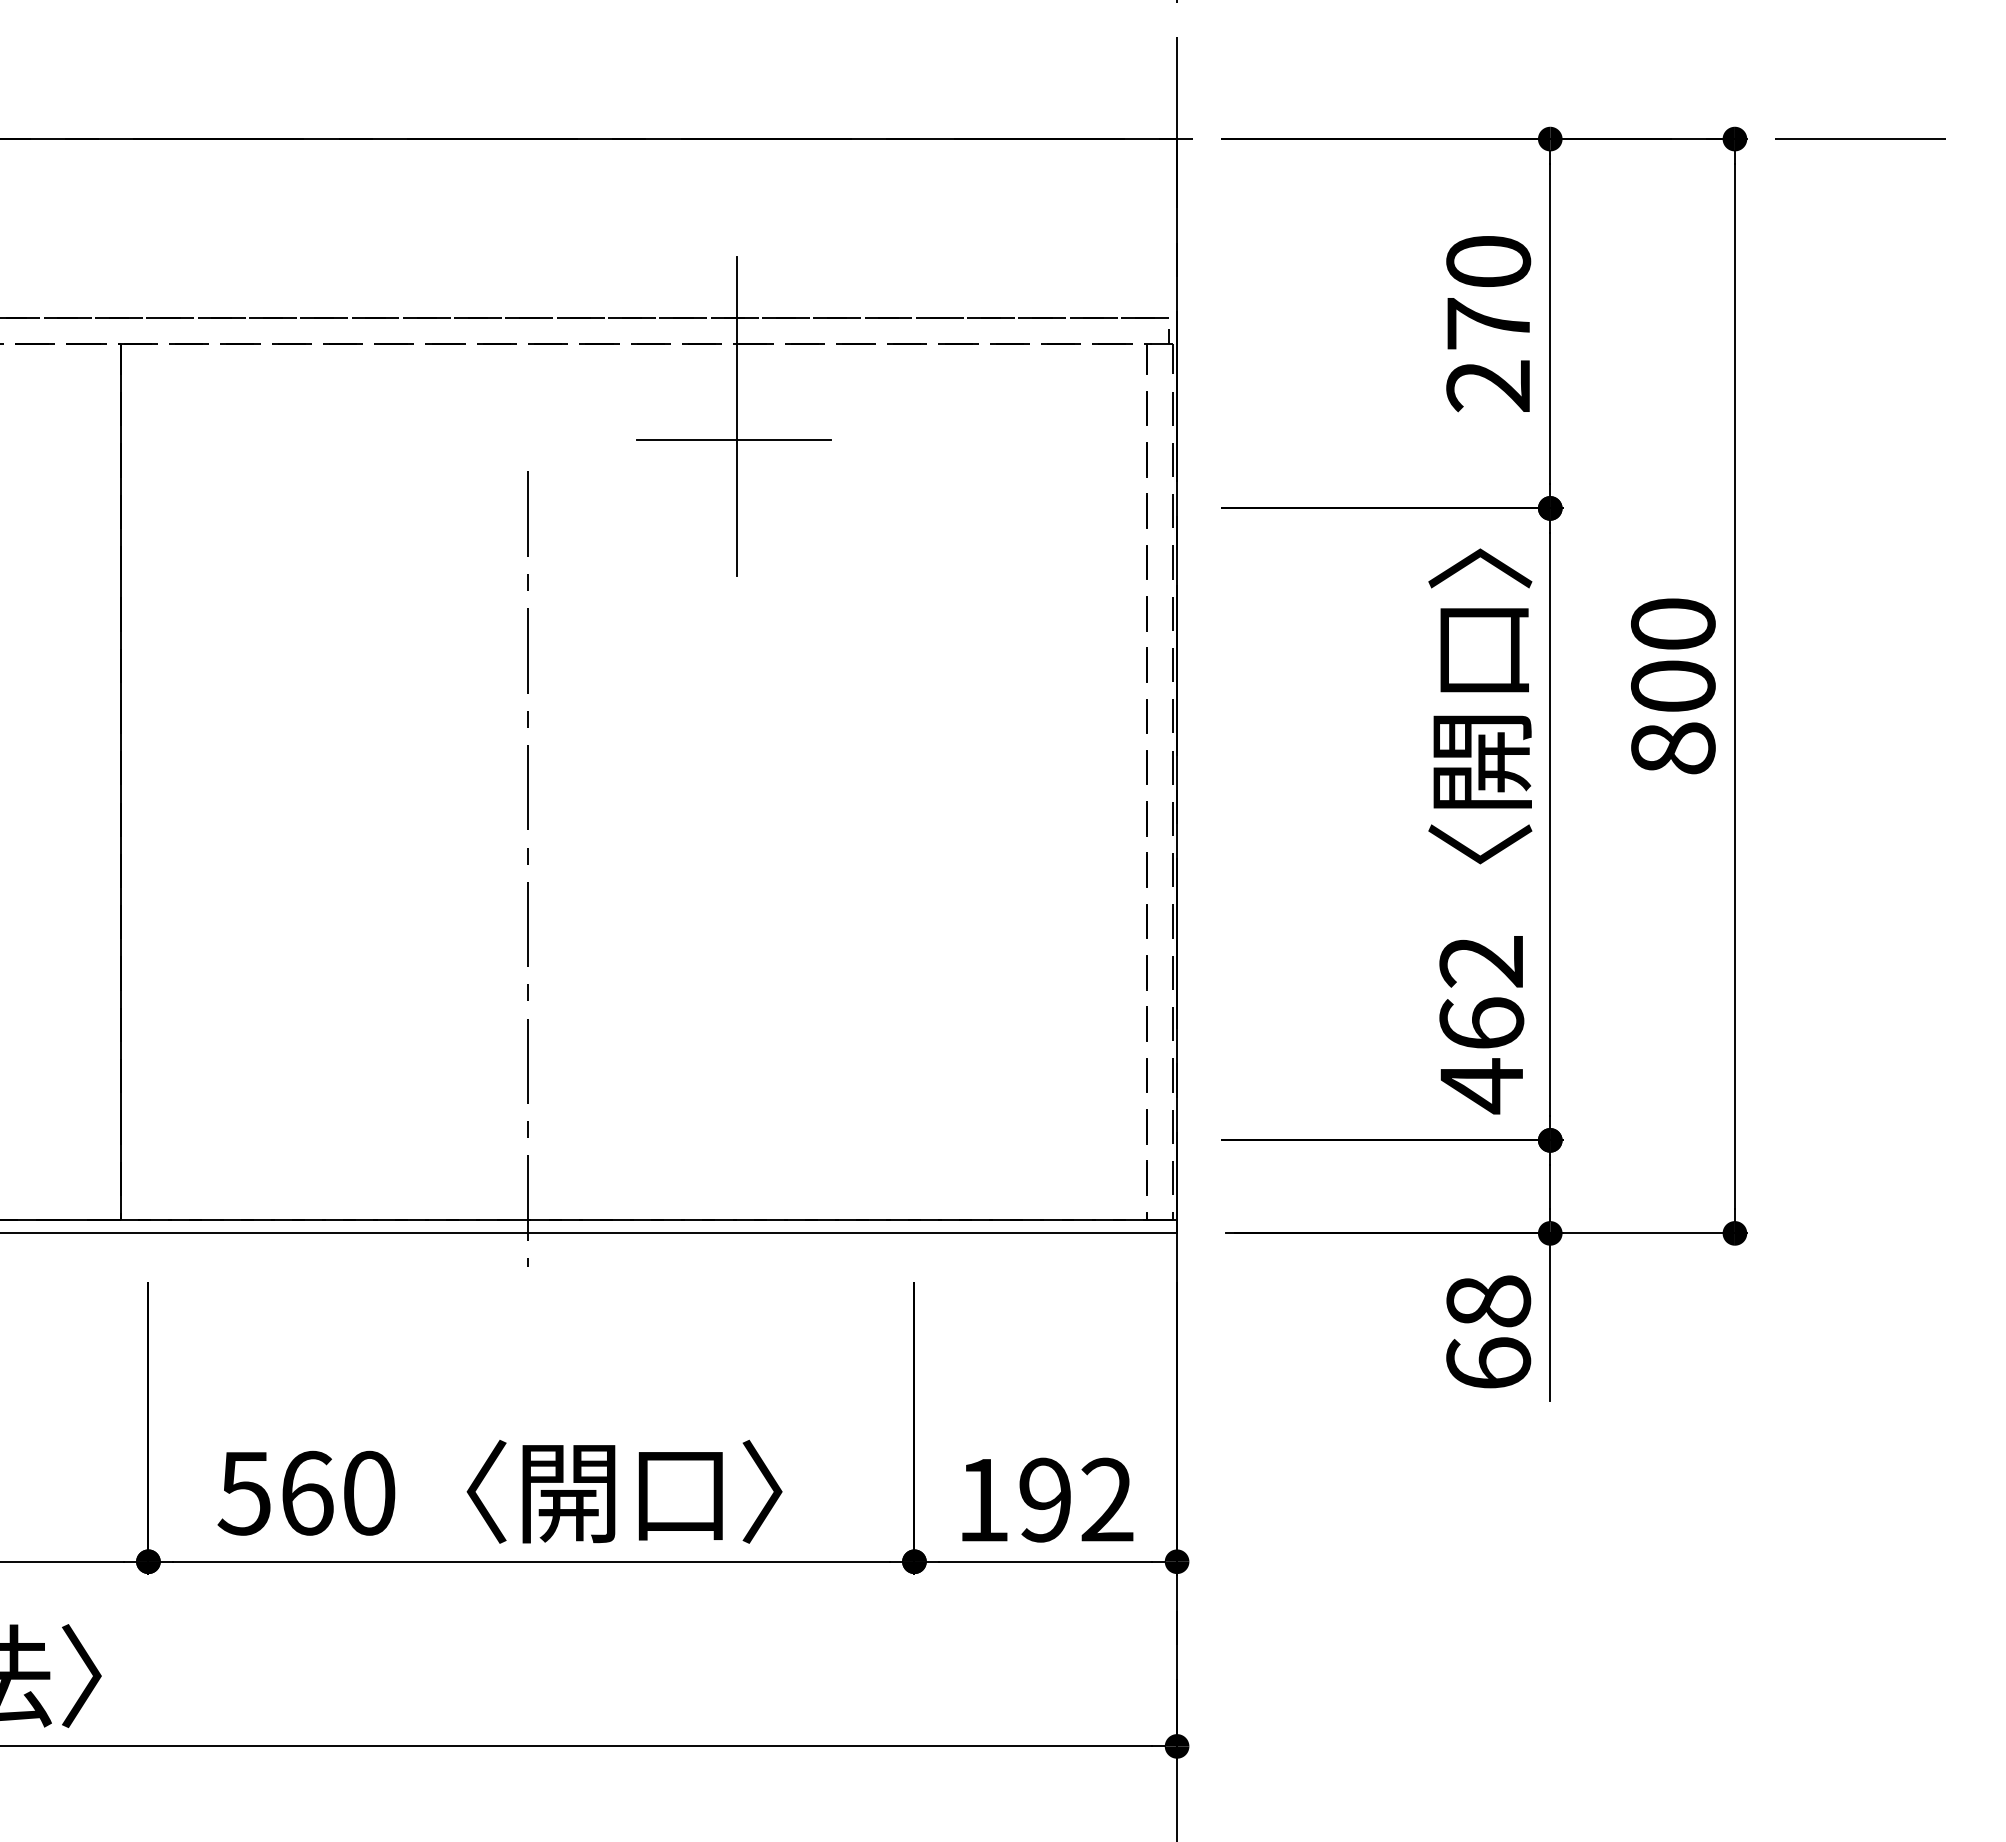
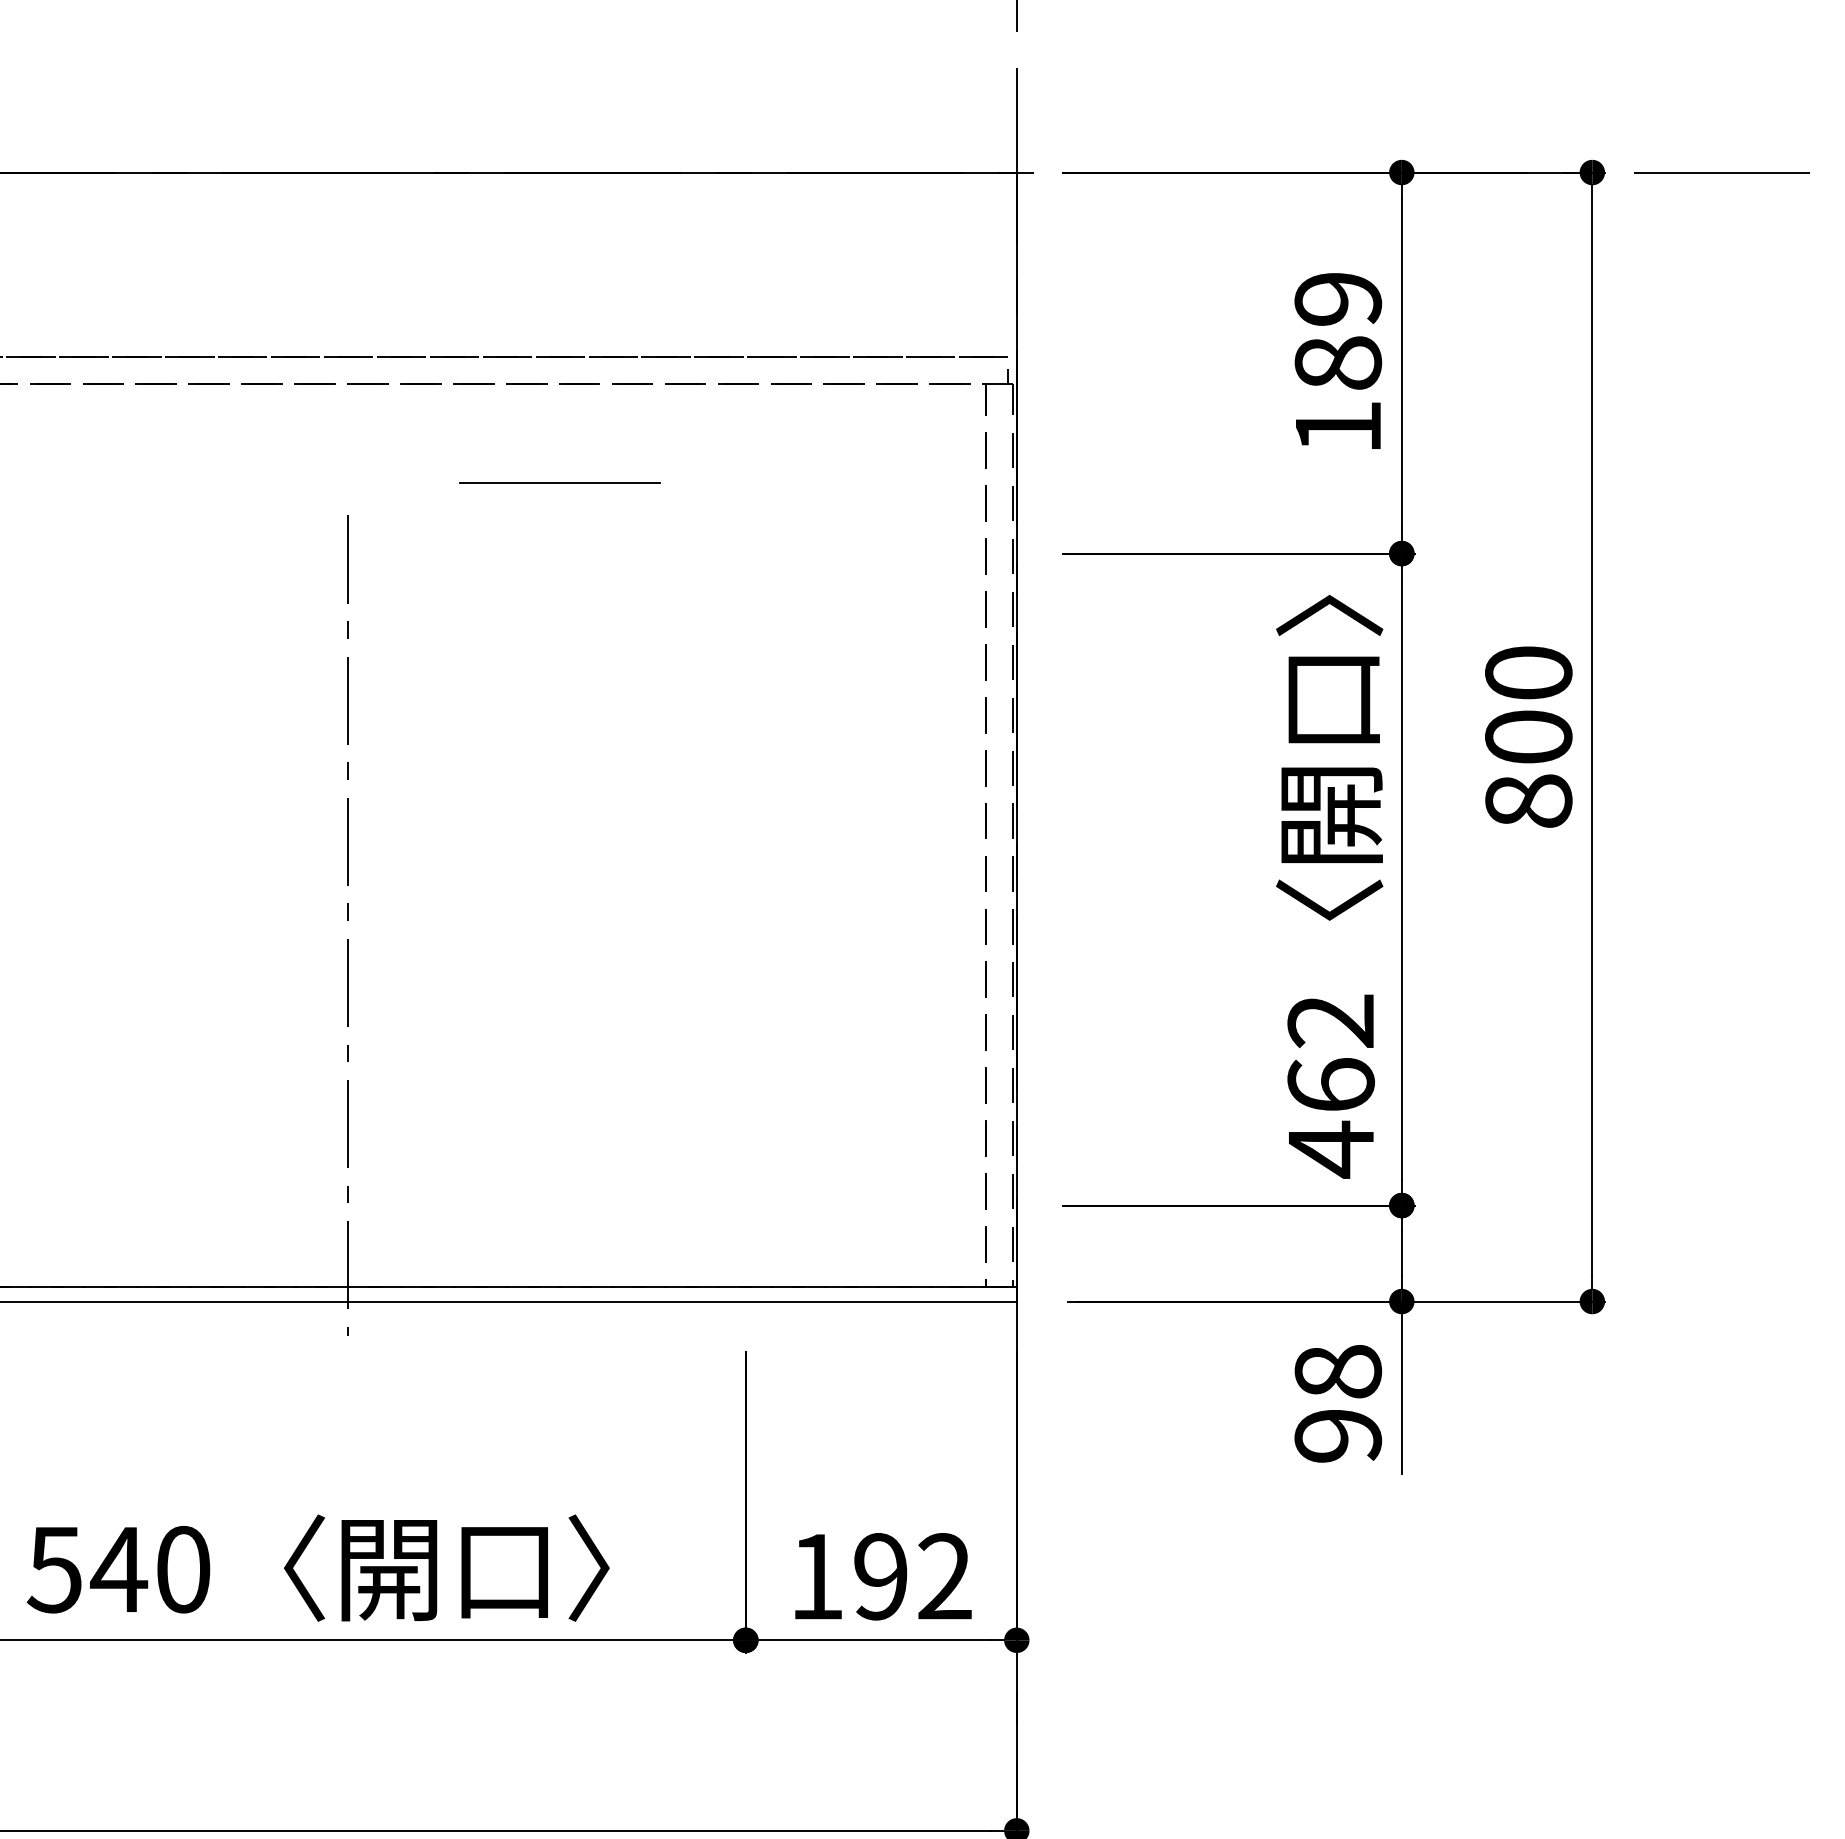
text: (1488, 324) -> (1338, 363), 270 -> 189
line: (736, 416) -> (562, 458), removed
text: (1488, 1363) -> (1338, 1435), 68 -> 98
text: (306, 1492) -> (118, 1568), 560 -> 540

